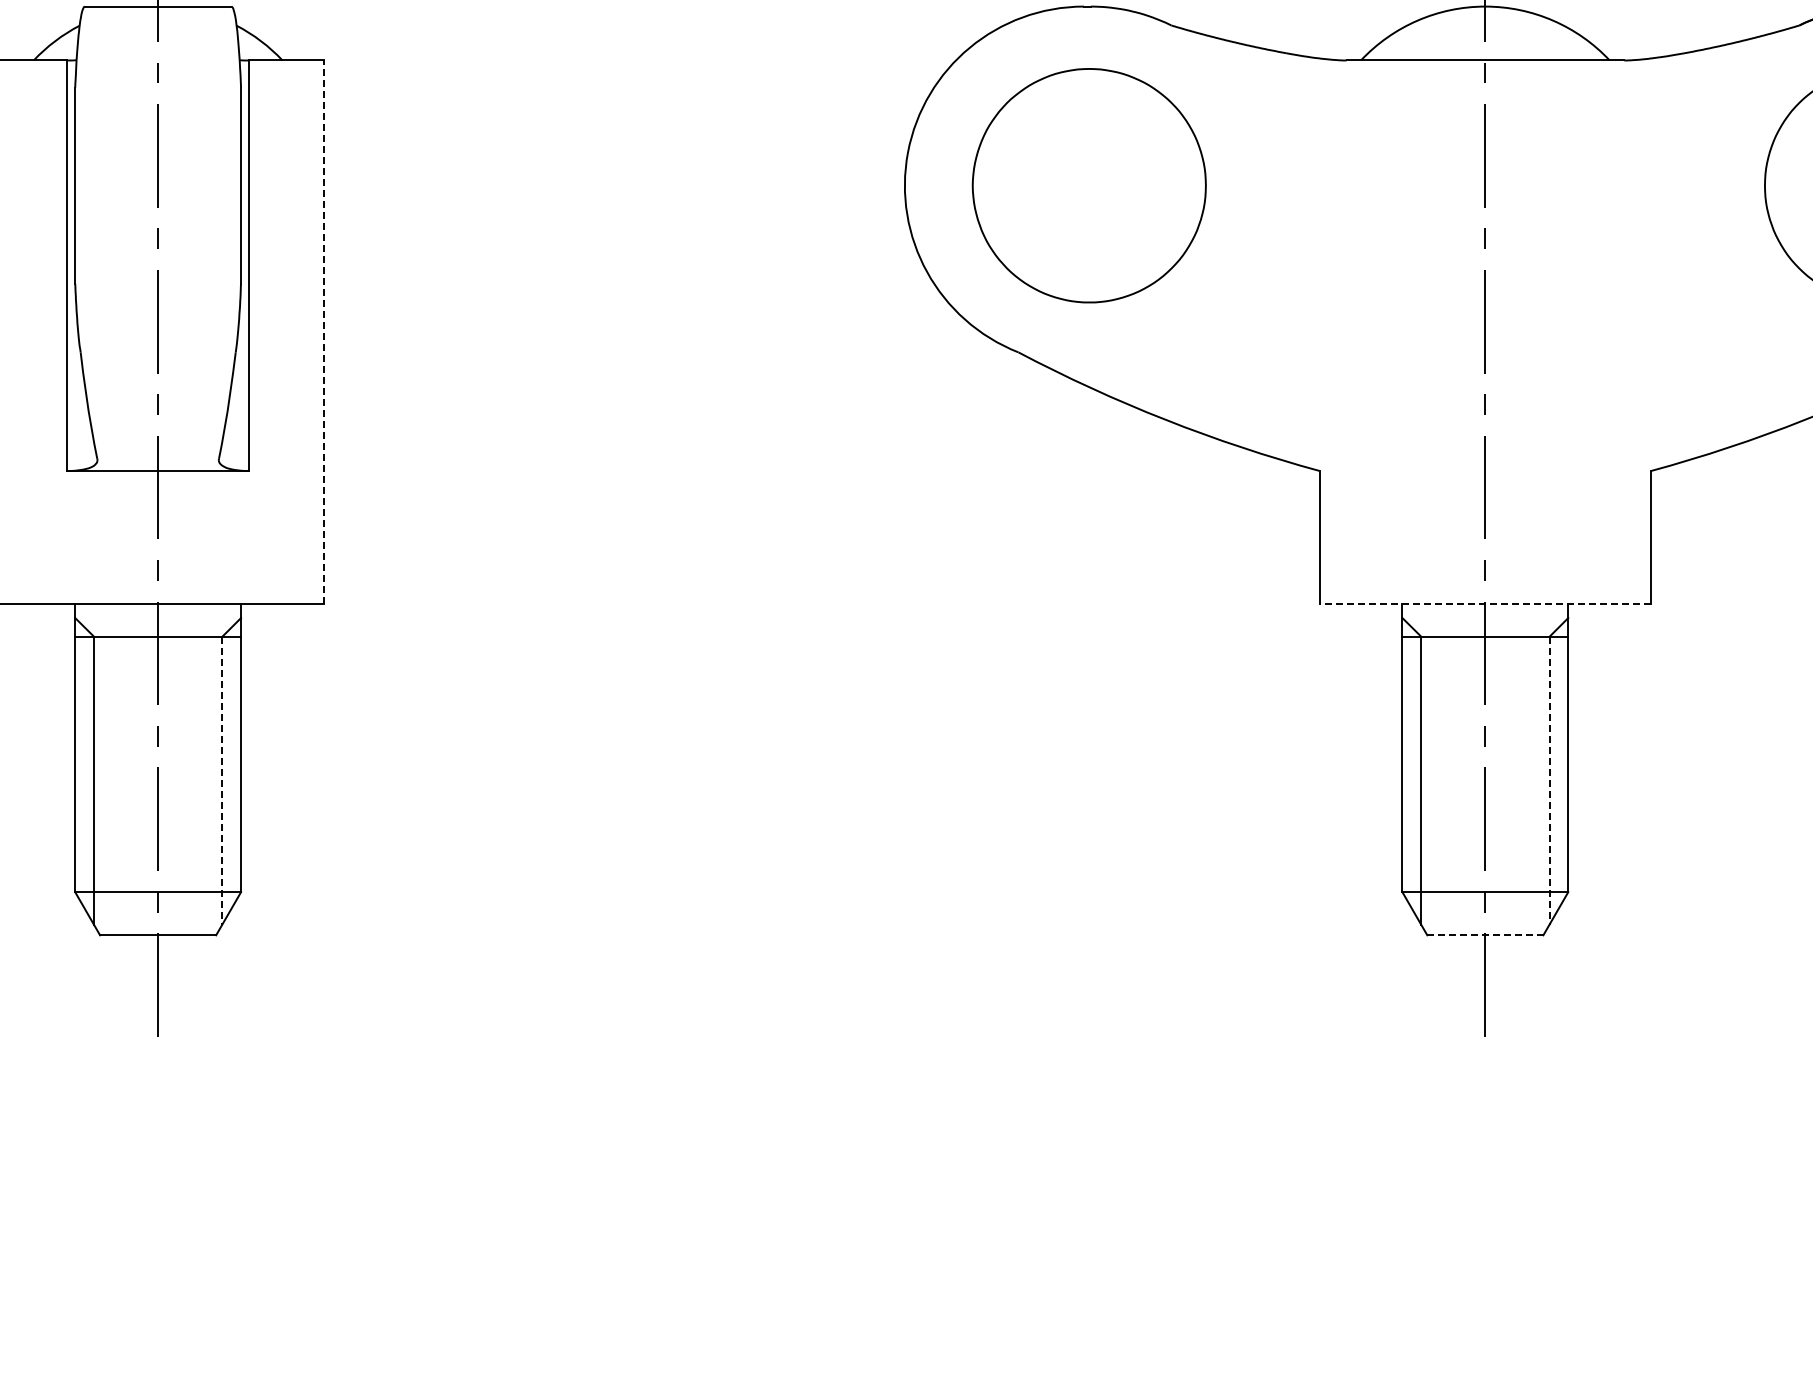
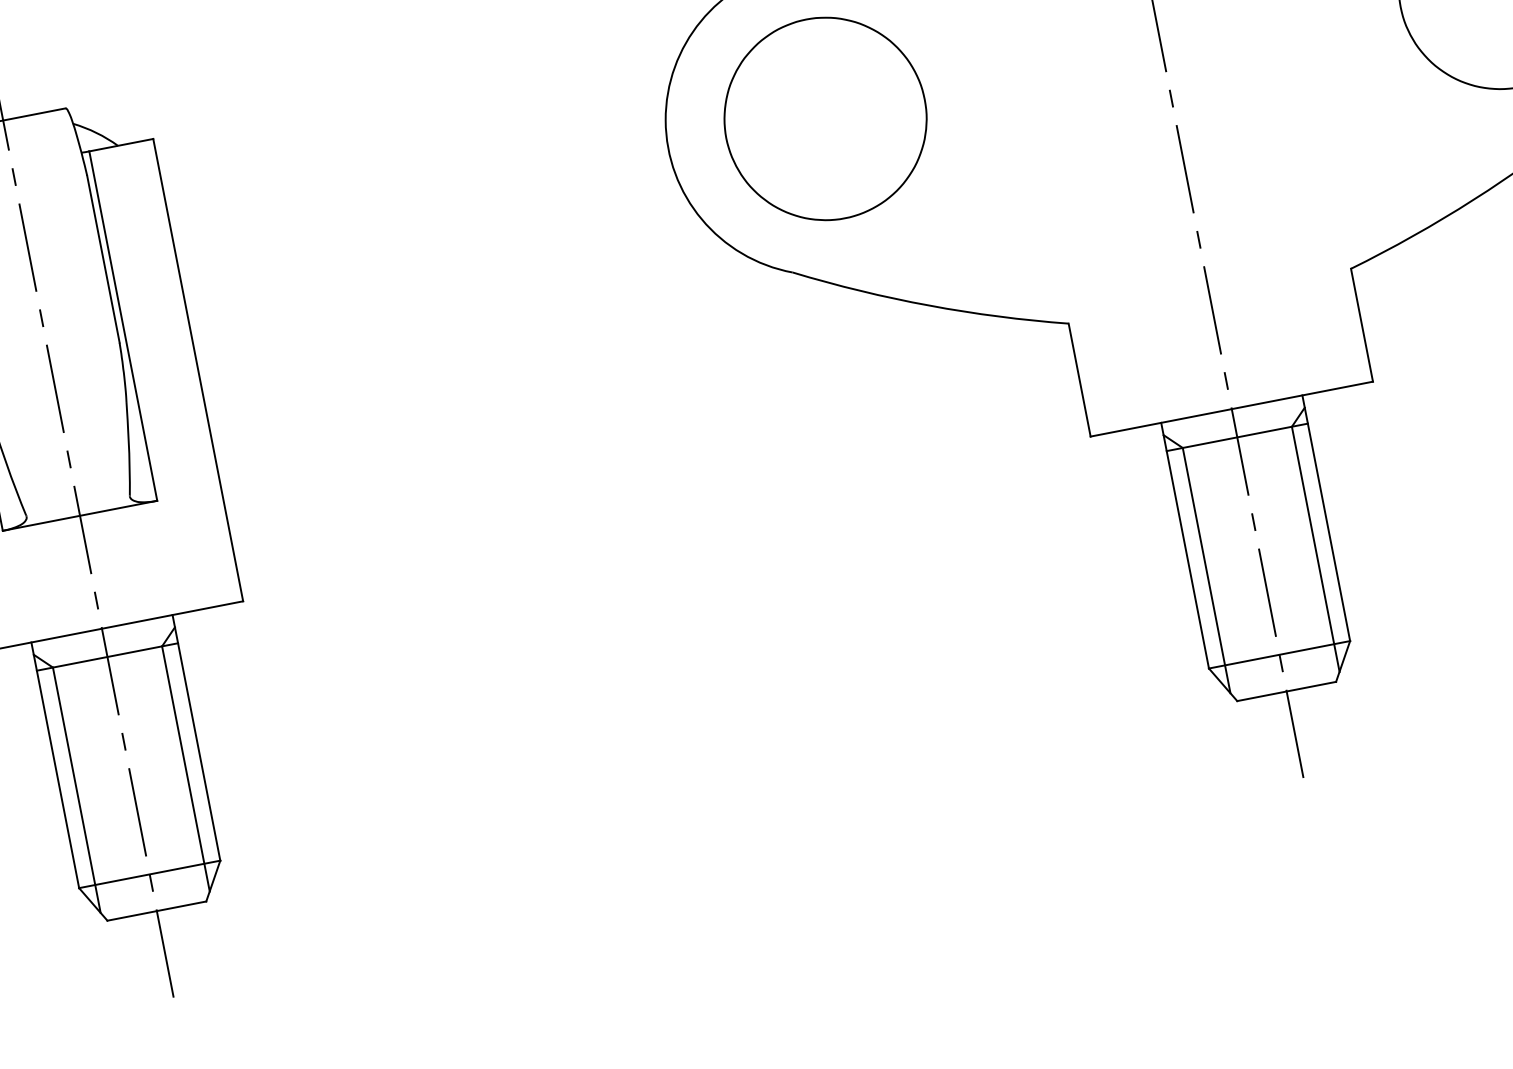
line: (323, 332) -> (197, 370), dashed -> solid
line: (1485, 603) -> (1231, 409), dashed -> solid
line: (222, 781) -> (186, 769), dashed -> solid
line: (1549, 781) -> (1315, 549), dashed -> solid
line: (1485, 935) -> (1286, 691), dashed -> solid

